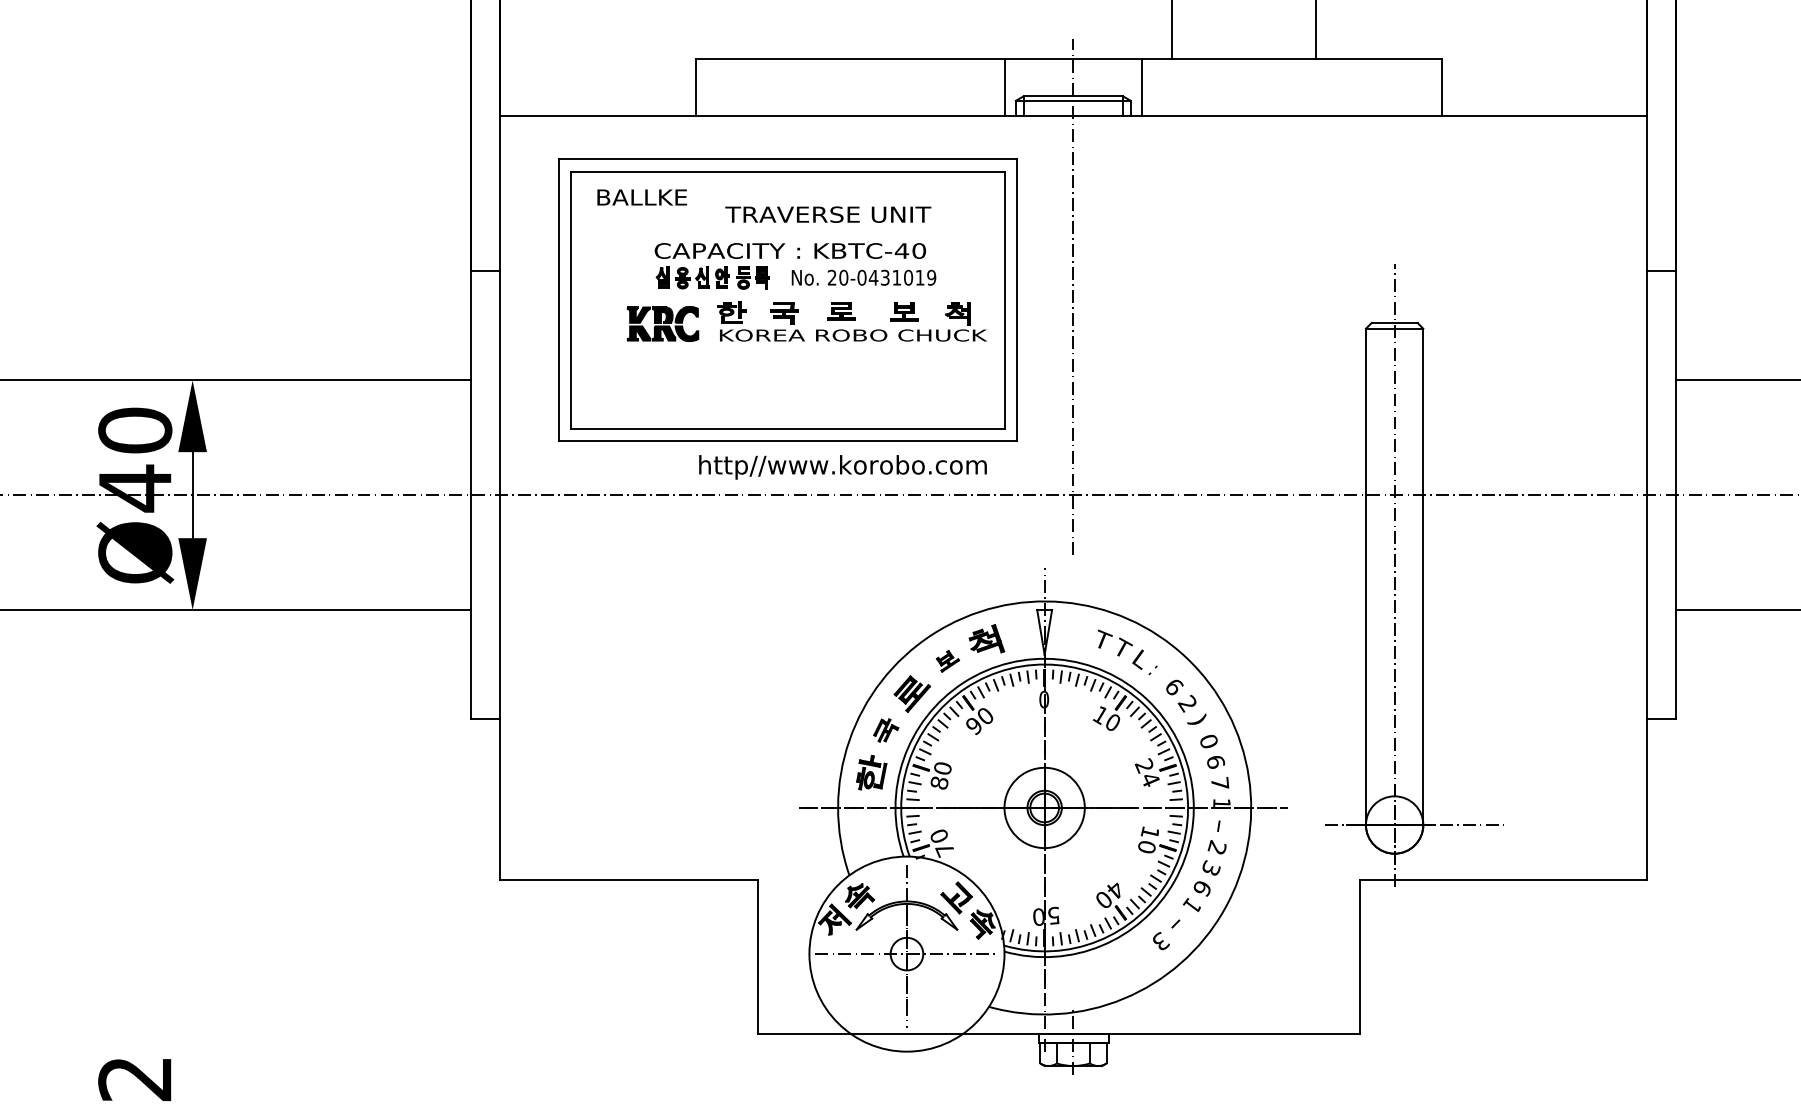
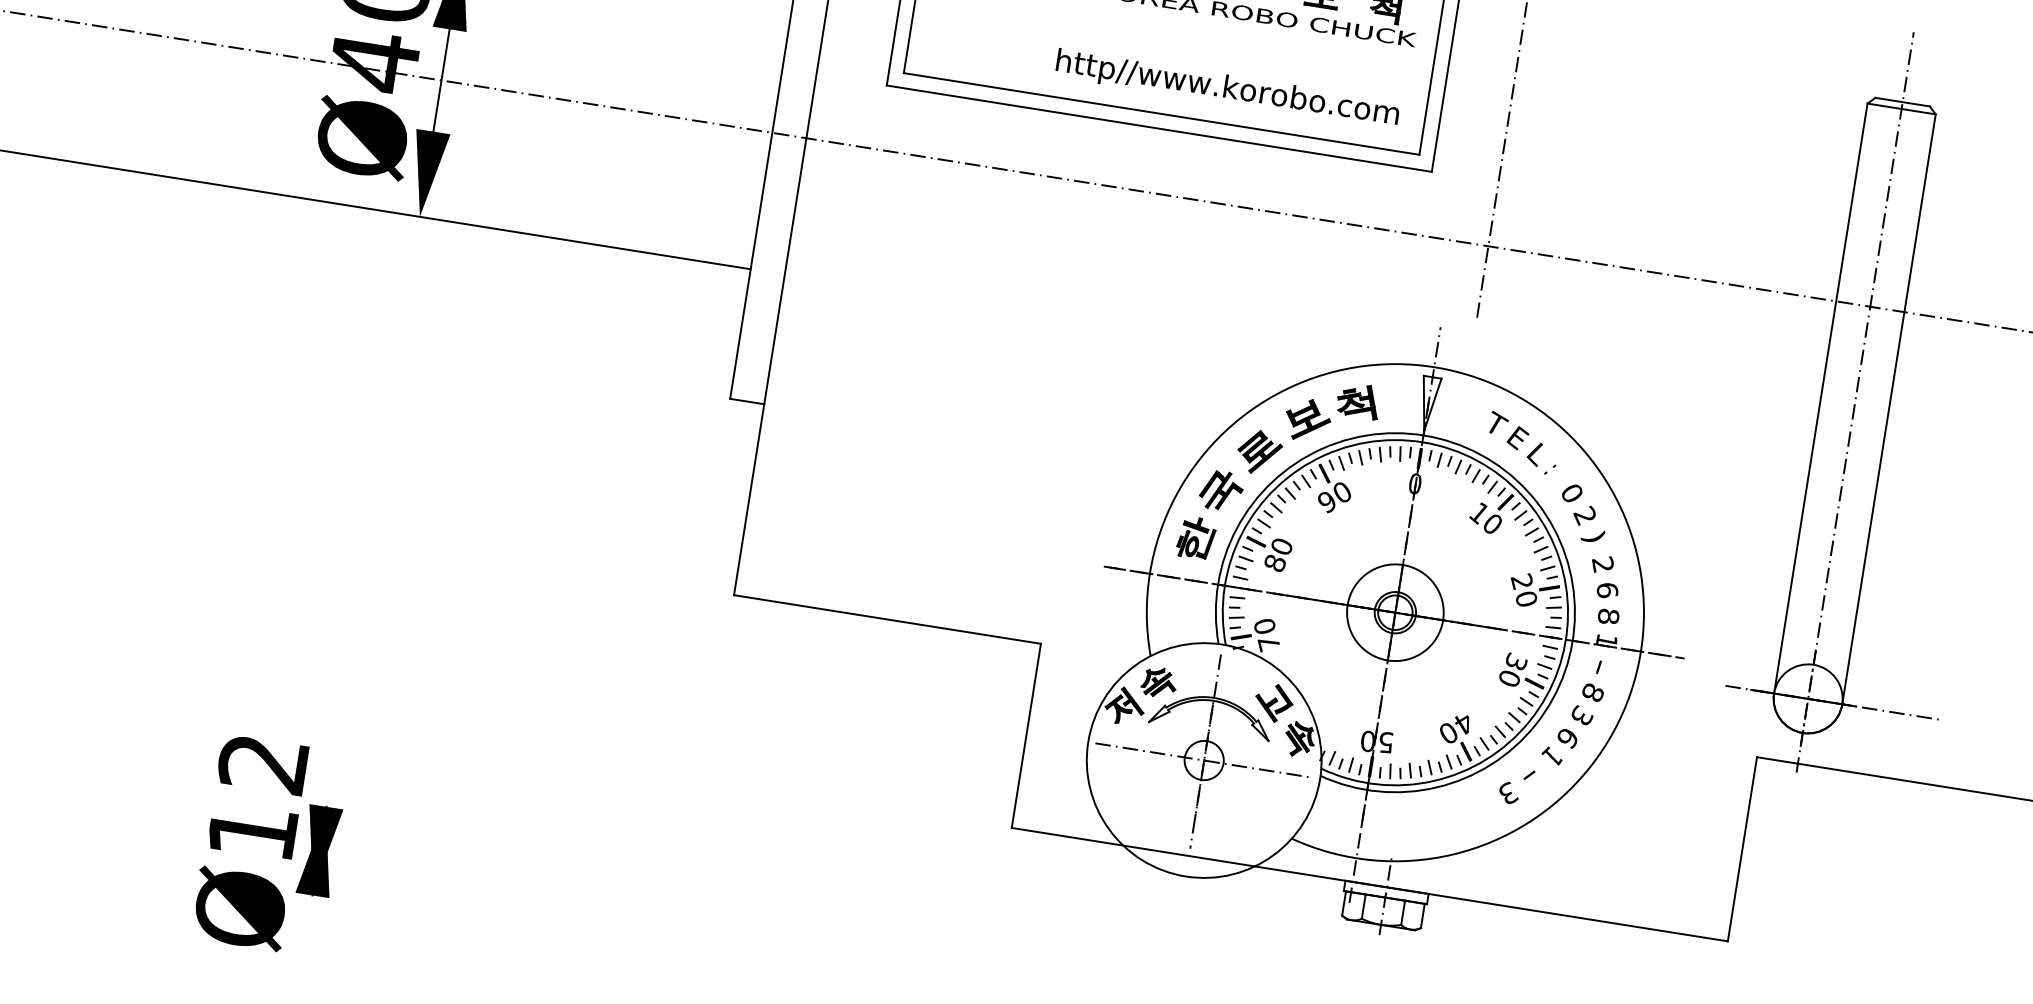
text: (842, 467) -> (1227, 89), moved
text: (1122, 647) -> (1518, 436), T -> E
part: (947, 661) -> (1307, 420), size x1.67
text: (1174, 687) -> (1572, 493), 6 -> 0
part: (886, 730) -> (1221, 490), size x1.43
text: (1208, 741) -> (1602, 564), 0 -> 2
text: (1150, 779) -> (1526, 598), 24 -> 20
text: (1220, 783) -> (1609, 616), 7 -> 8
text: (1149, 831) -> (1515, 660), 10 -> 30
text: (1216, 847) -> (1592, 692), 2 -> 8

